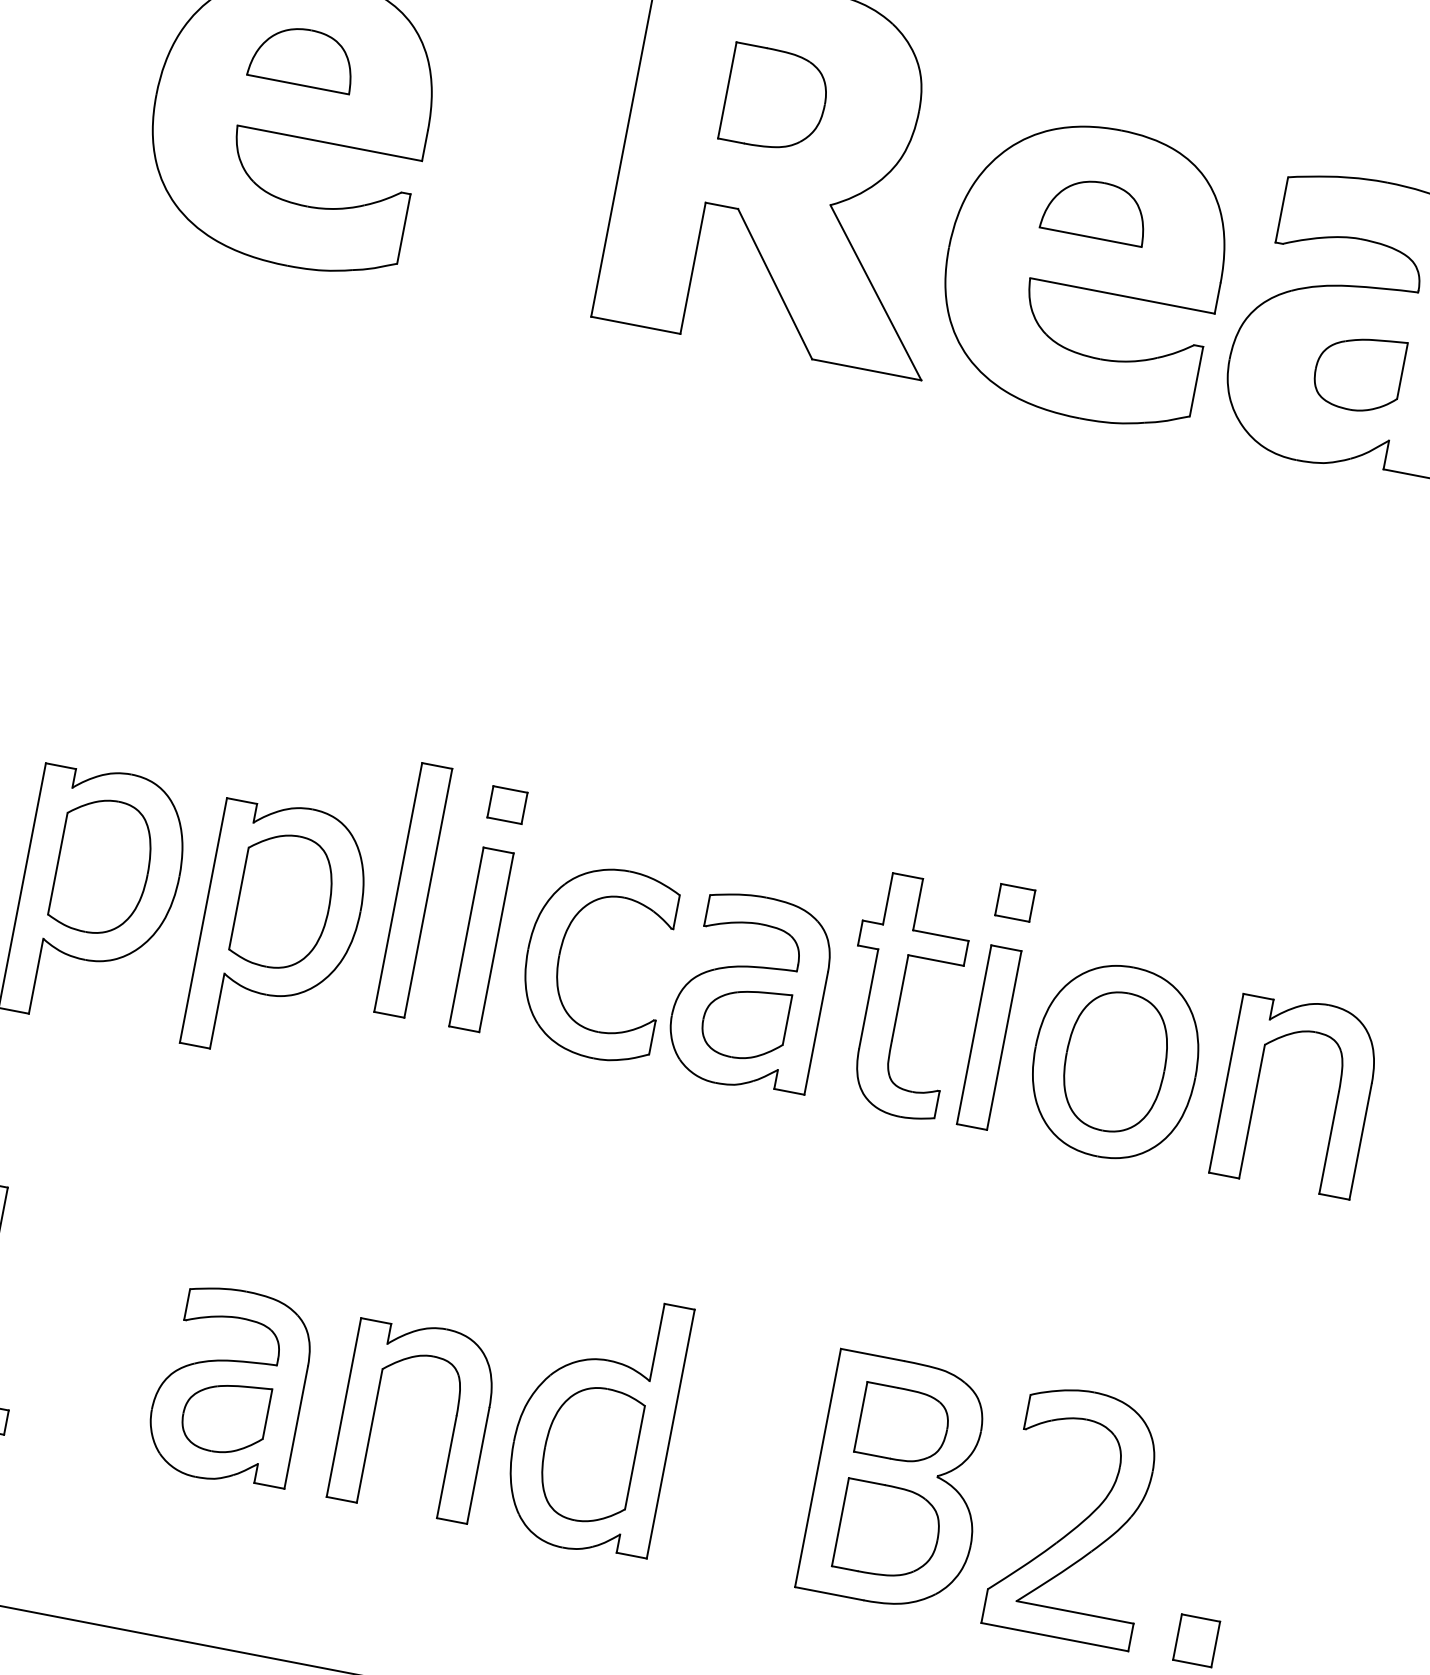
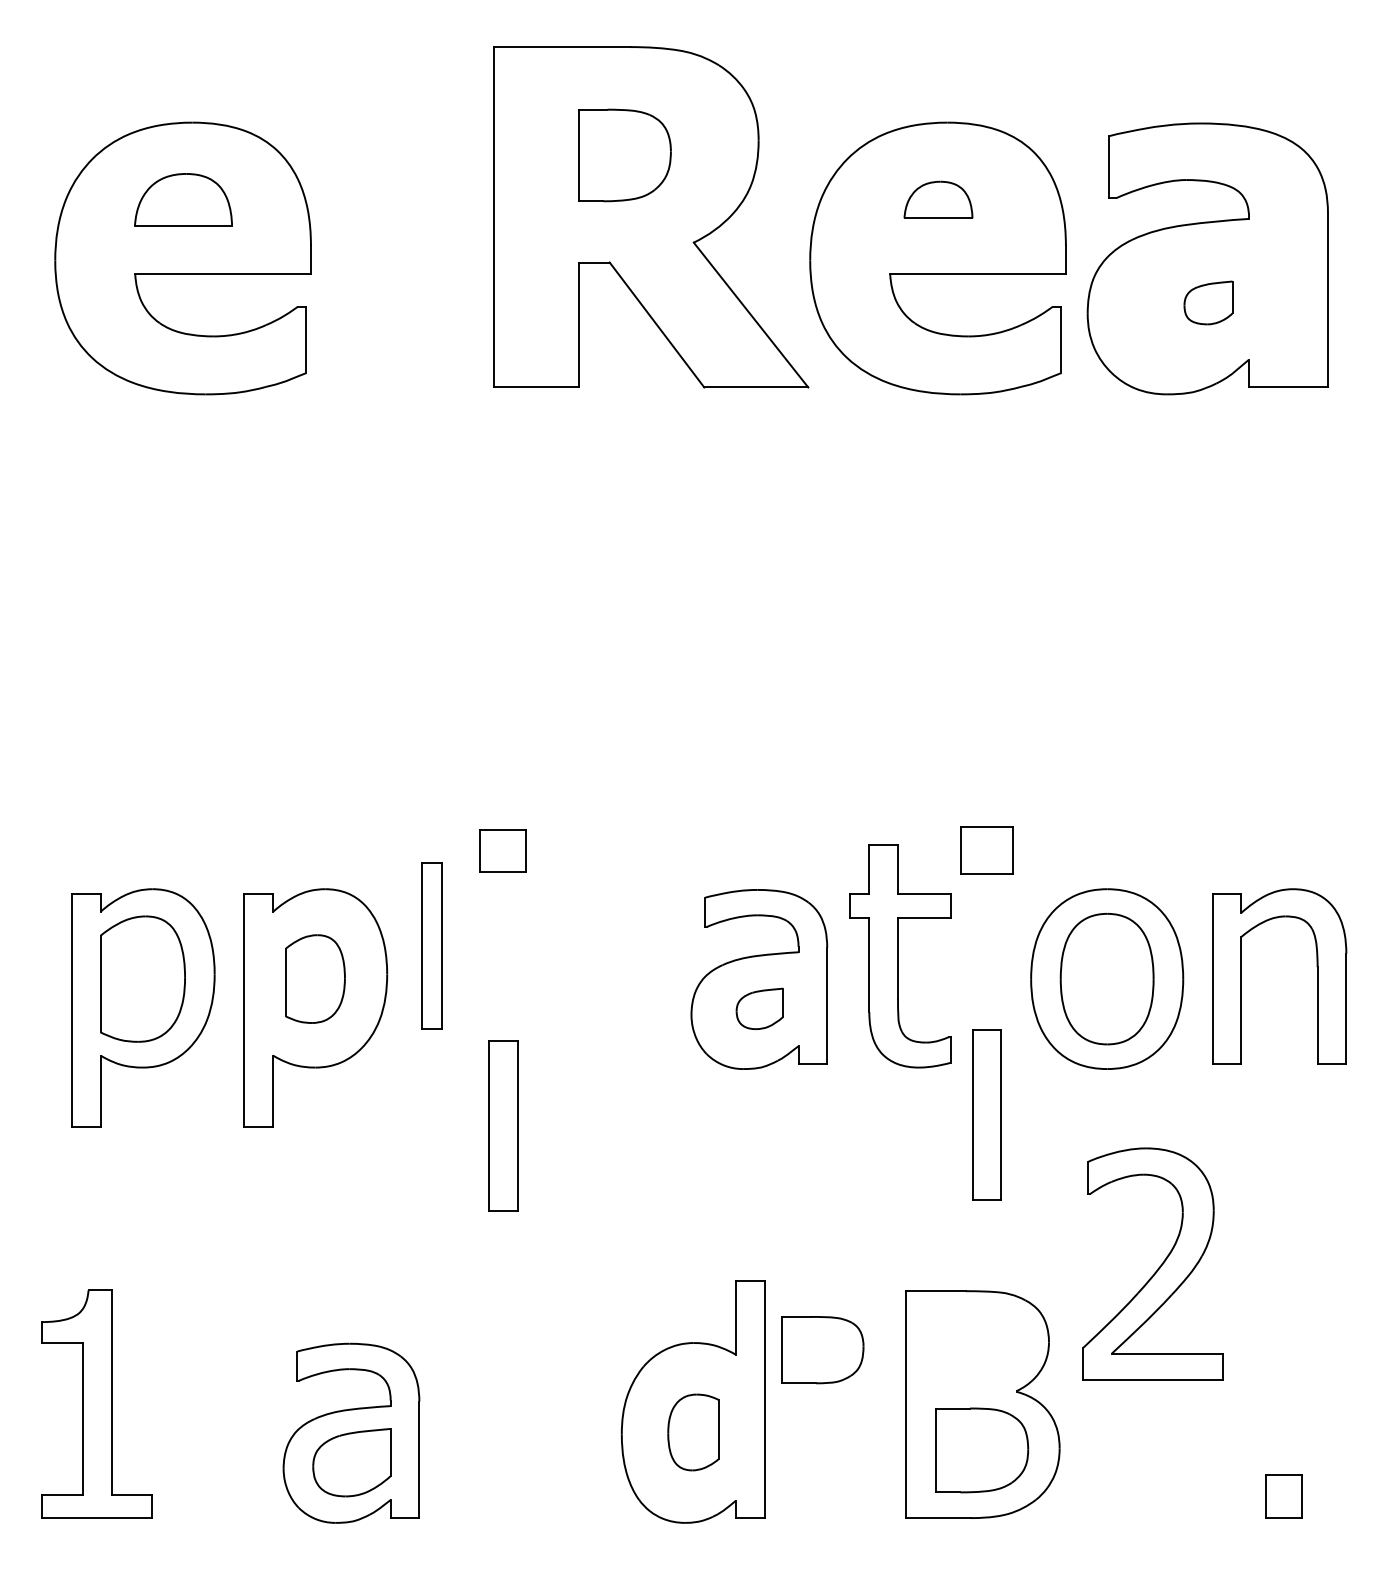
part: (1096, 209) -> (938, 199), size x0.7
part: (1358, 372) -> (1208, 302), size x0.6
part: (507, 804) -> (503, 850), size x1.4
part: (412, 890) -> (431, 945), size x0.7
part: (284, 901) -> (315, 978), size x0.7
part: (1014, 902) -> (986, 850), size x1.6
part: (481, 939) -> (503, 1125), moved
part: (560, 954) -> (578, 978), removed
part: (744, 1022) -> (759, 1008), size x0.6
part: (988, 1036) -> (986, 1114), moved
part: (374, 1410) -> (488, 1430), removed
part: (903, 1425) -> (822, 1350), moved
part: (589, 1454) -> (693, 1432), size x0.6
part: (1081, 1520) -> (1157, 1268), moved

